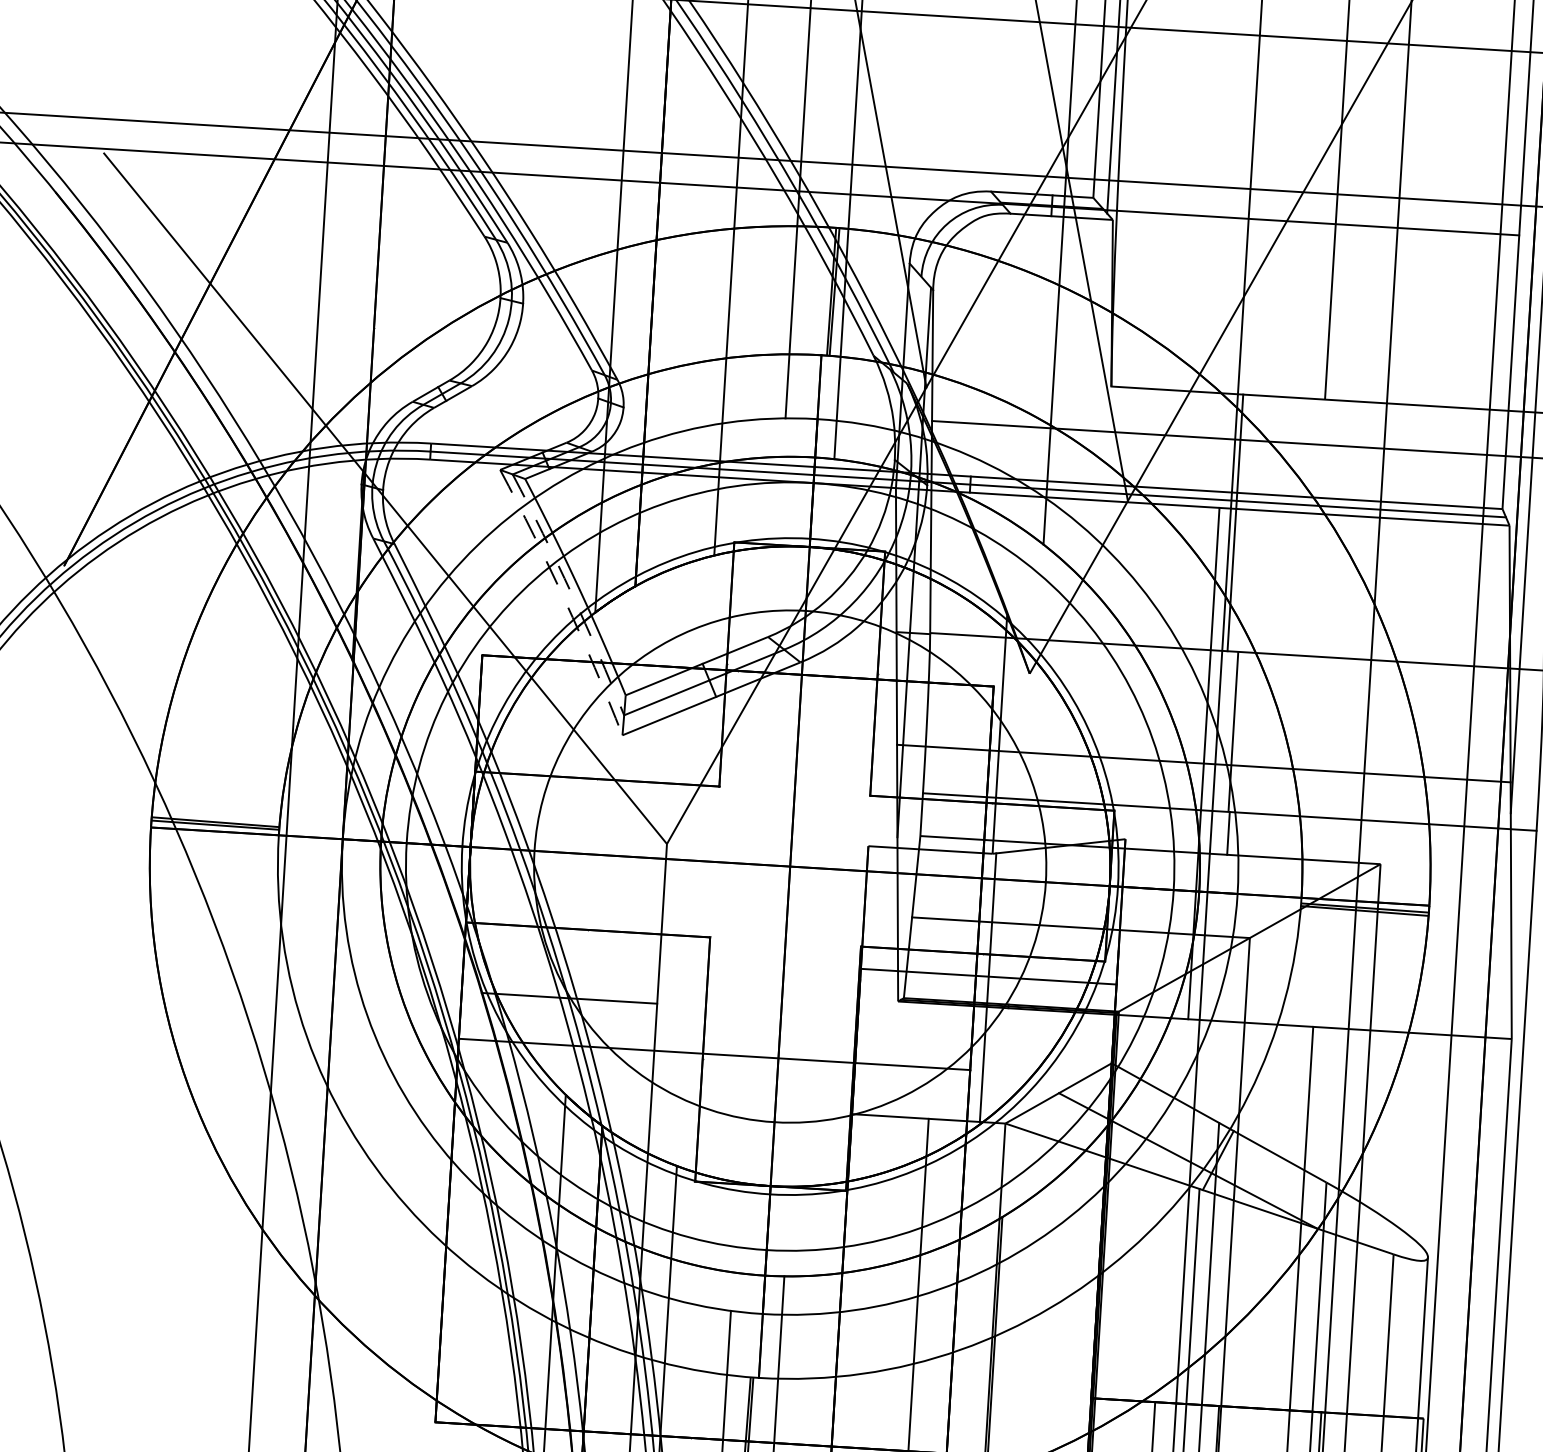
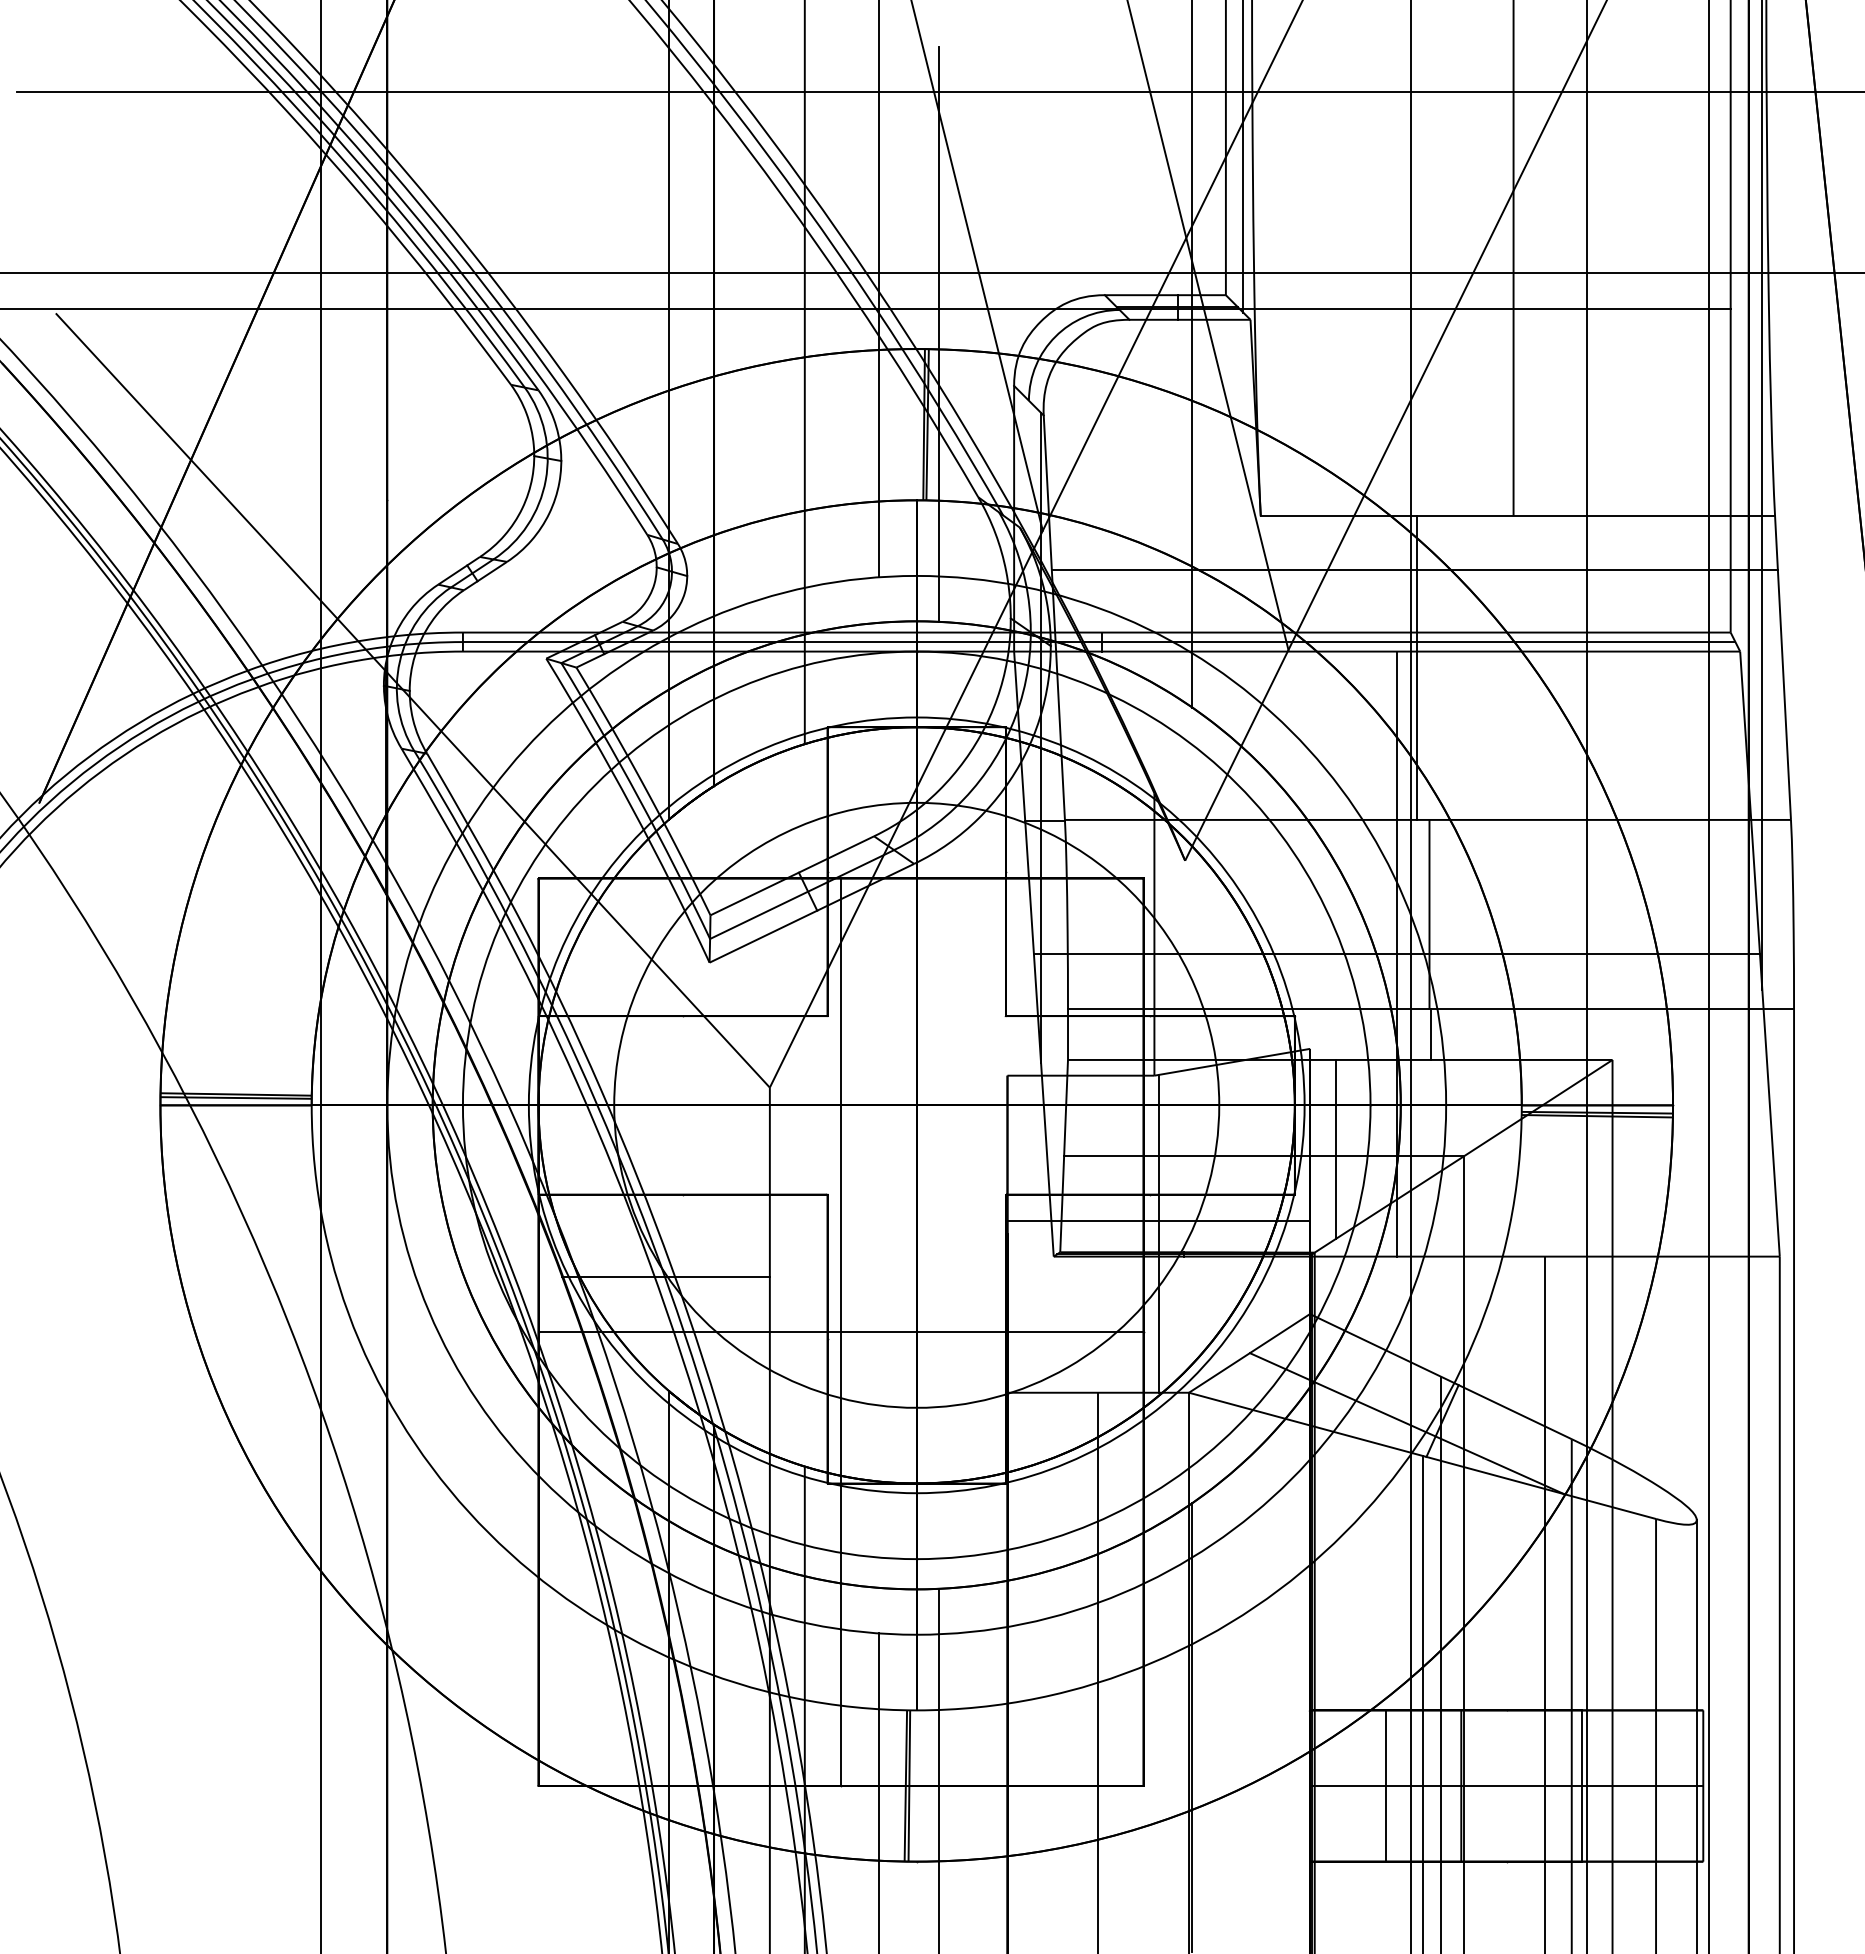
arc: (571, 593) -> (639, 799), dashed -> solid
arc: (565, 601) -> (632, 808), dashed -> solid
line: (1142, 924) -> (1336, 1148), added
line: (714, 1054) -> (841, 1332), added

